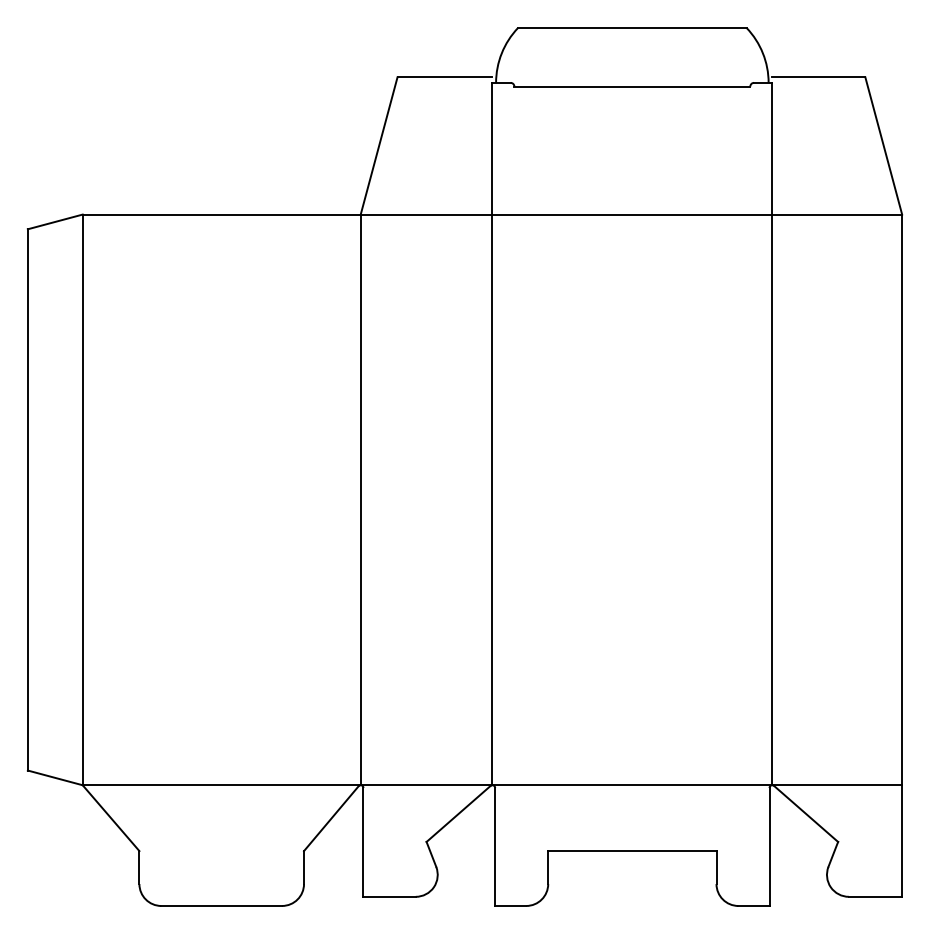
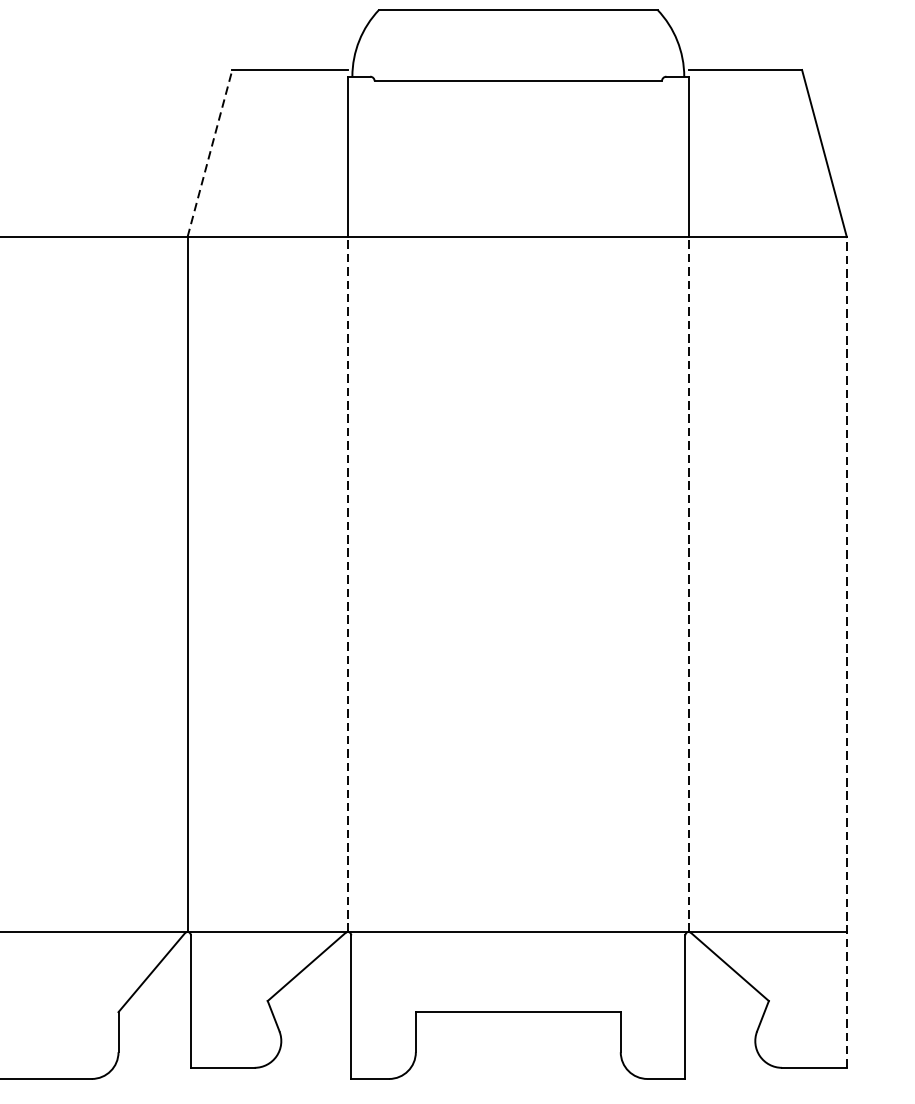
line: (379, 145) -> (210, 152), solid -> dashed
line: (492, 499) -> (348, 584), solid -> dashed
line: (772, 499) -> (688, 584), solid -> dashed
line: (902, 555) -> (847, 652), solid -> dashed

